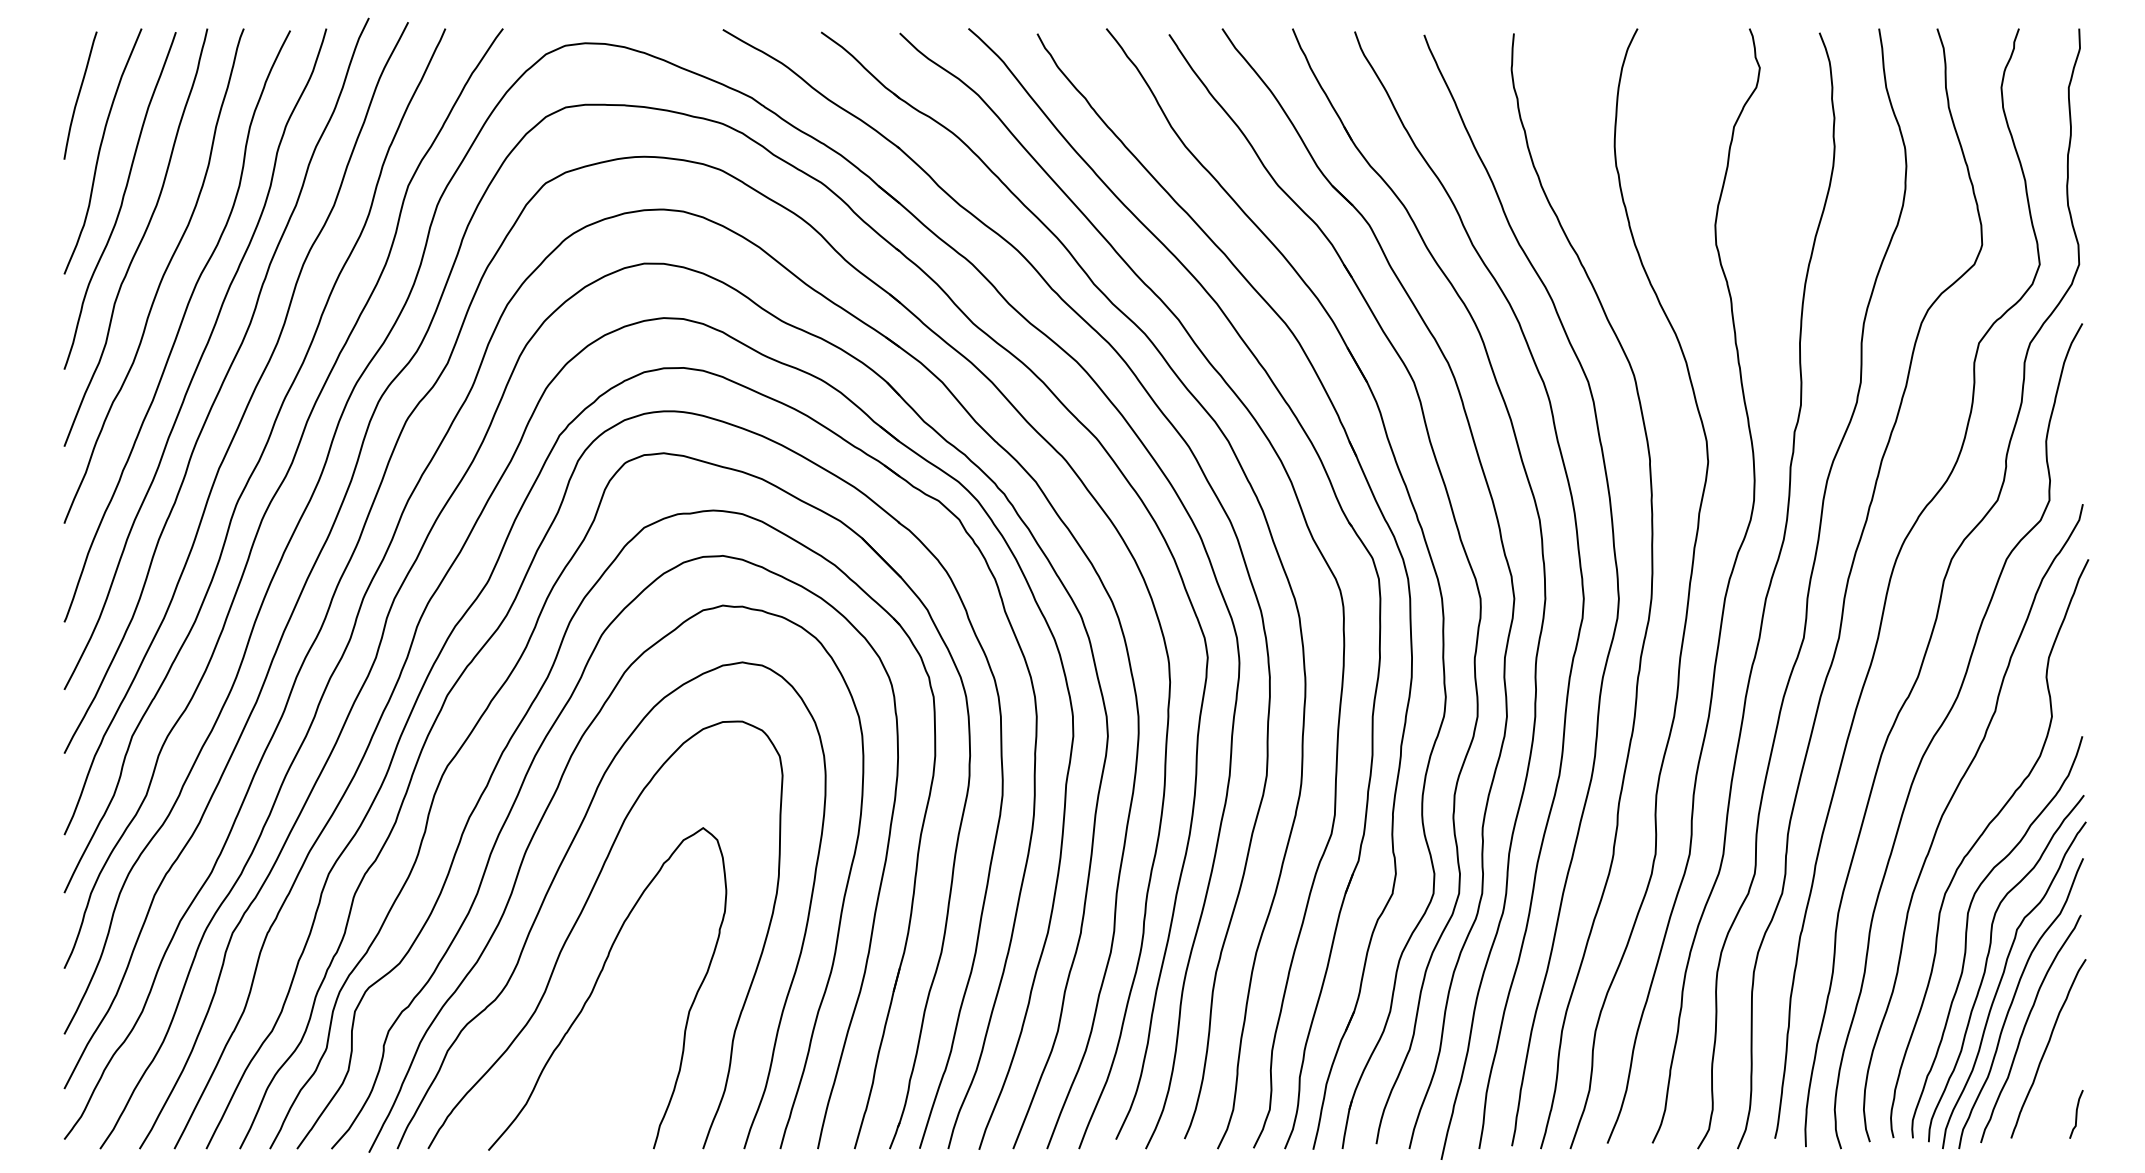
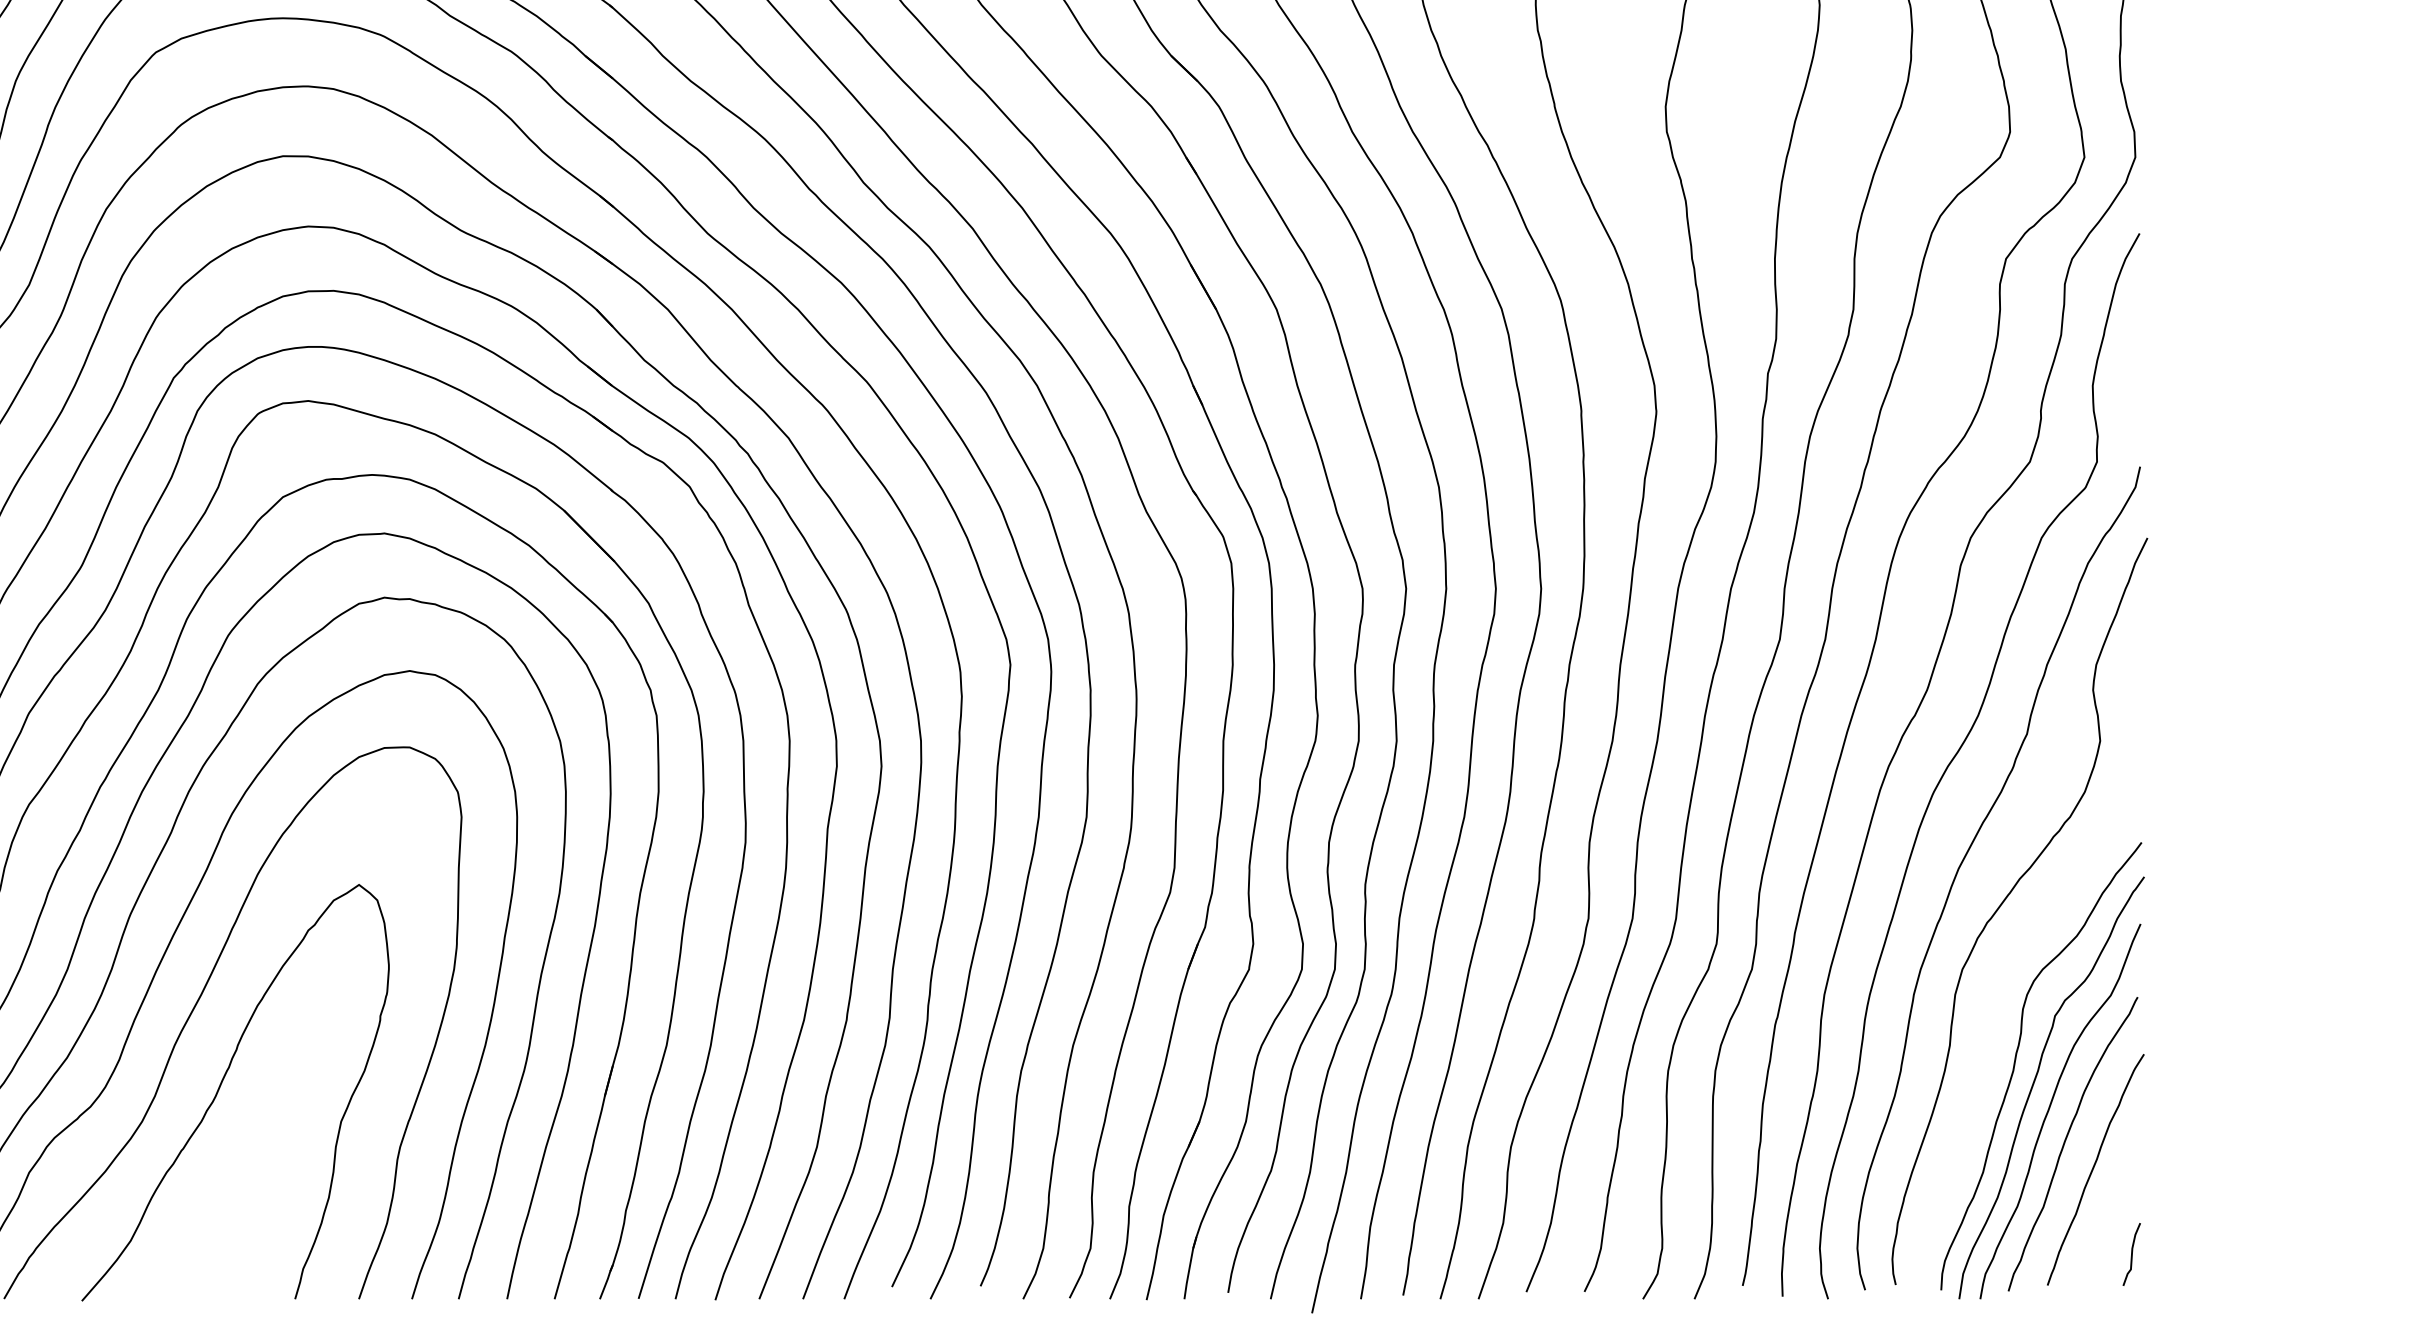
curve: (1967, 933) -> (1991, 1020), removed

